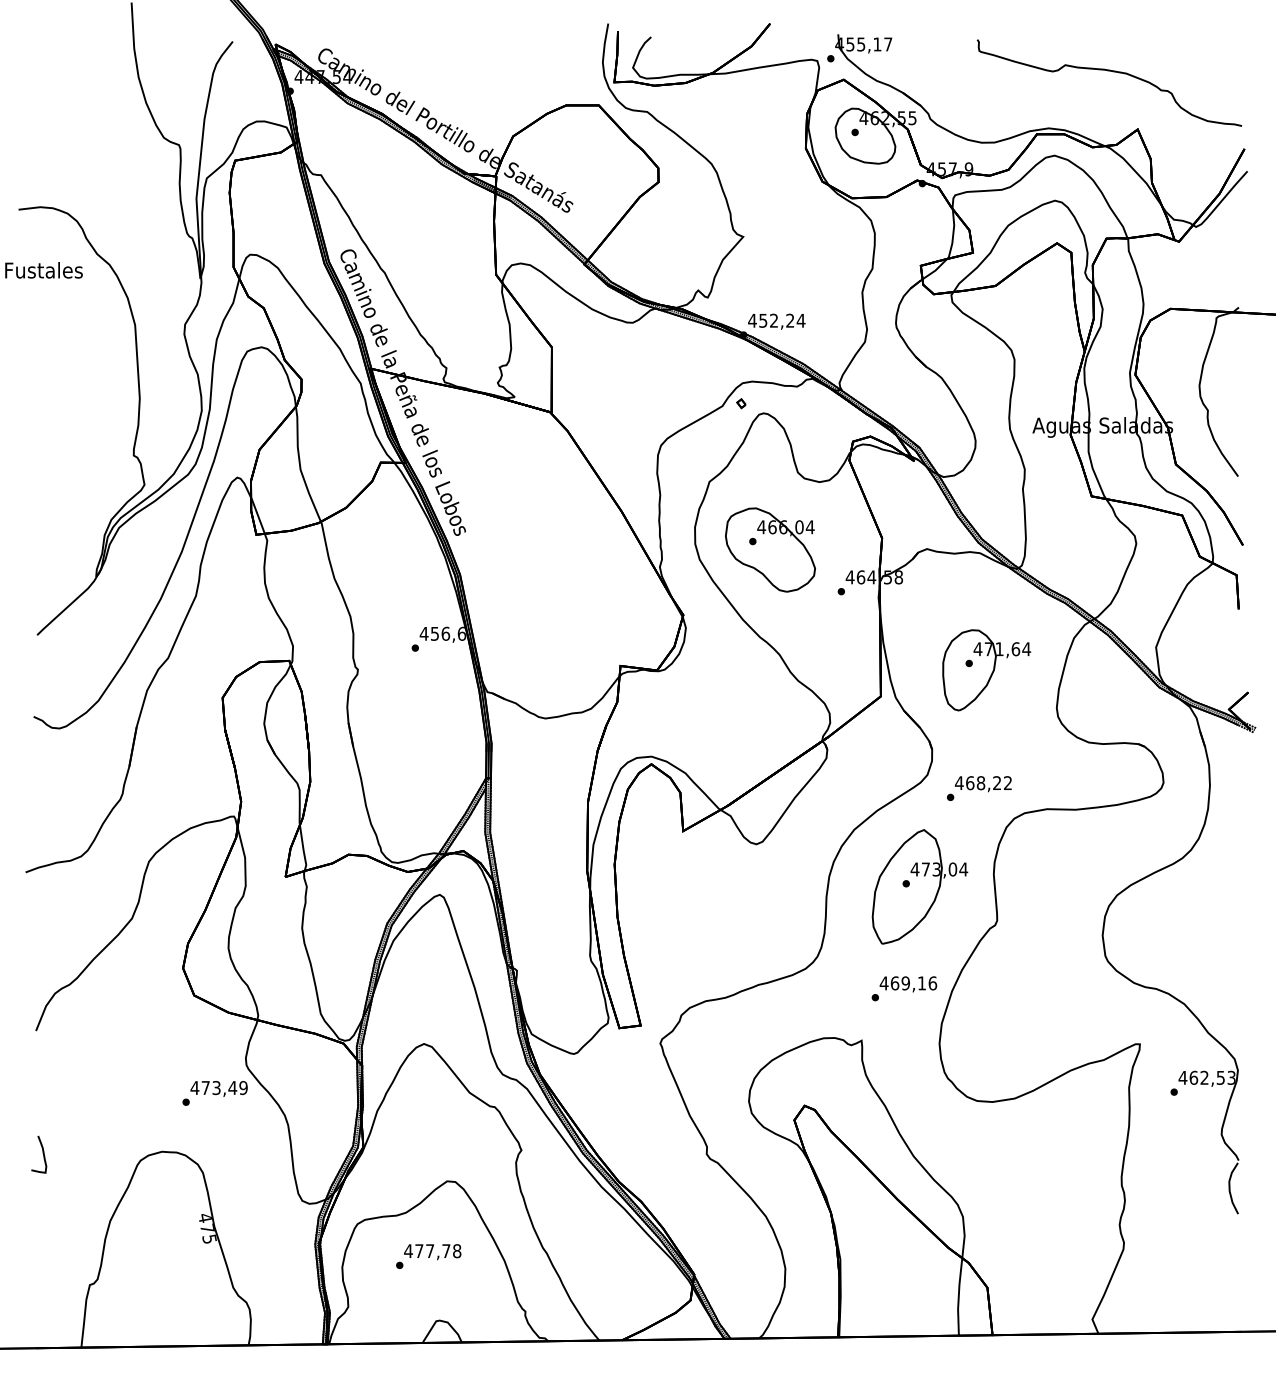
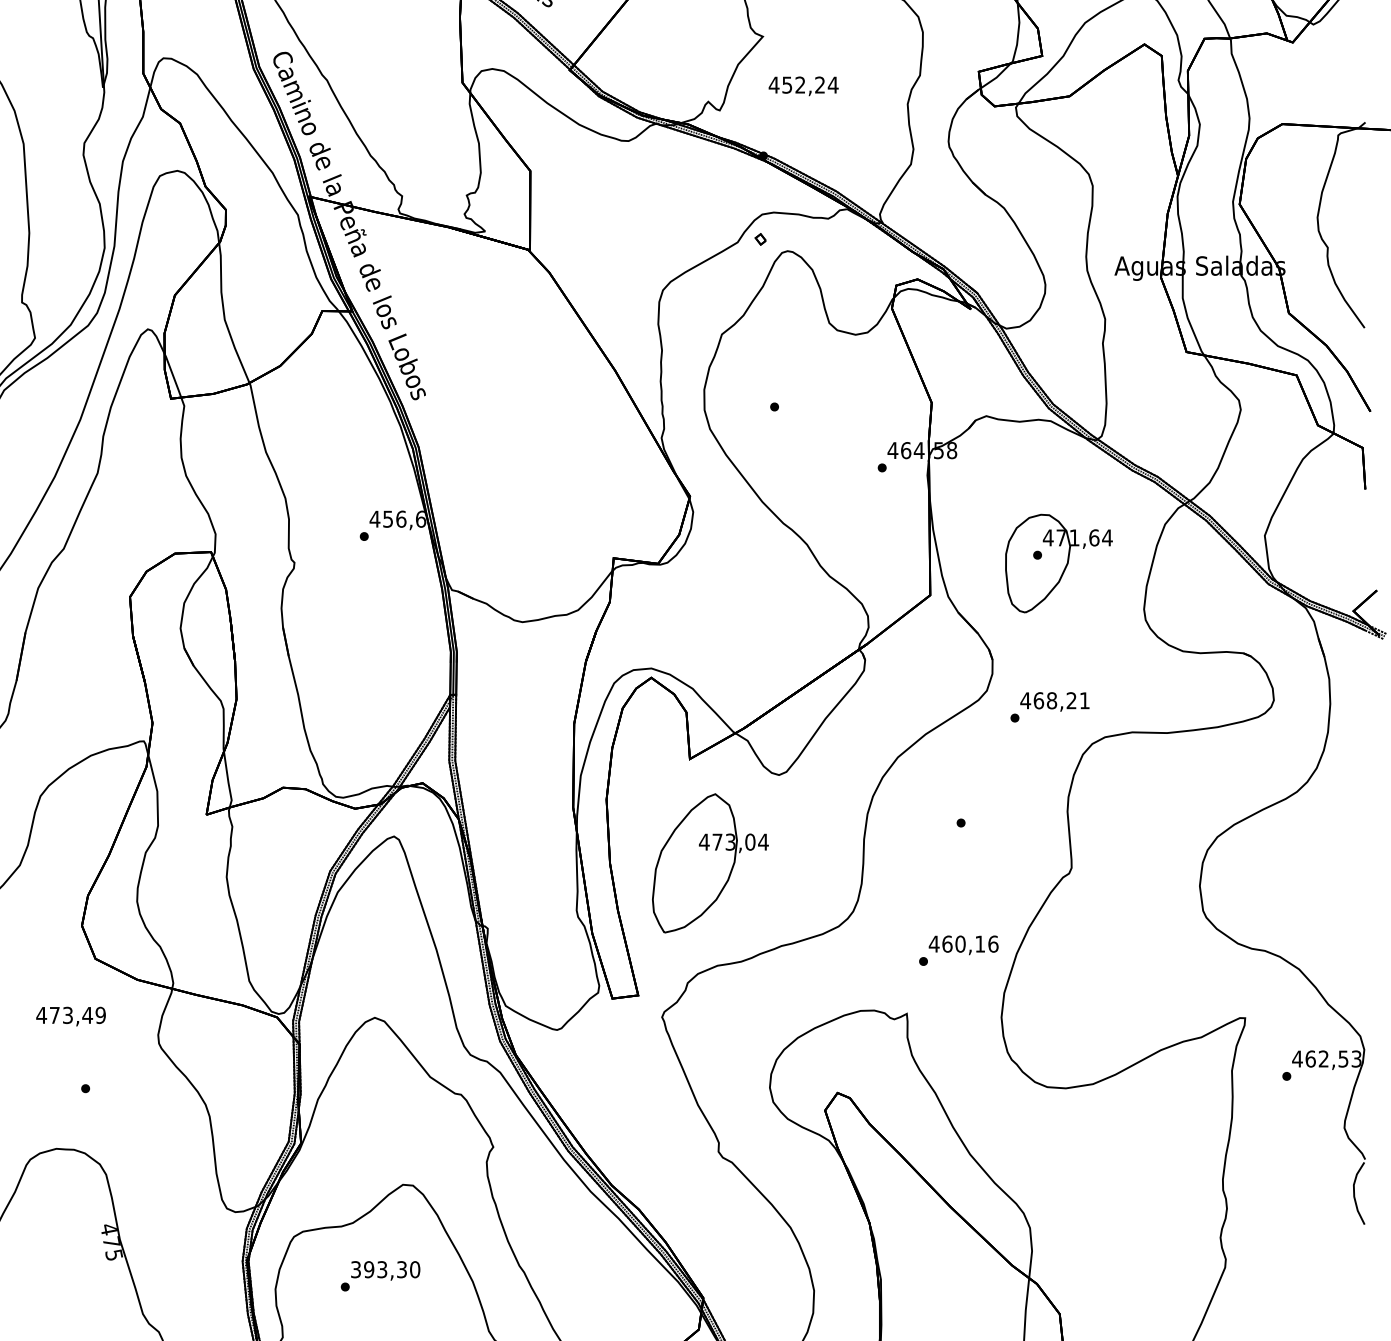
text: (776, 321) -> (803, 86), moved
part: (770, 549) -> (796, 416), removed
text: (1007, 782) -> (1084, 699), 468,22 -> 468,21
part: (919, 886) -> (709, 862), moved
text: (905, 983) -> (960, 944), 469,16 -> 460,16
text: (218, 1088) -> (70, 1016), moved
text: (432, 1251) -> (385, 1270), 477,78 -> 393,30

